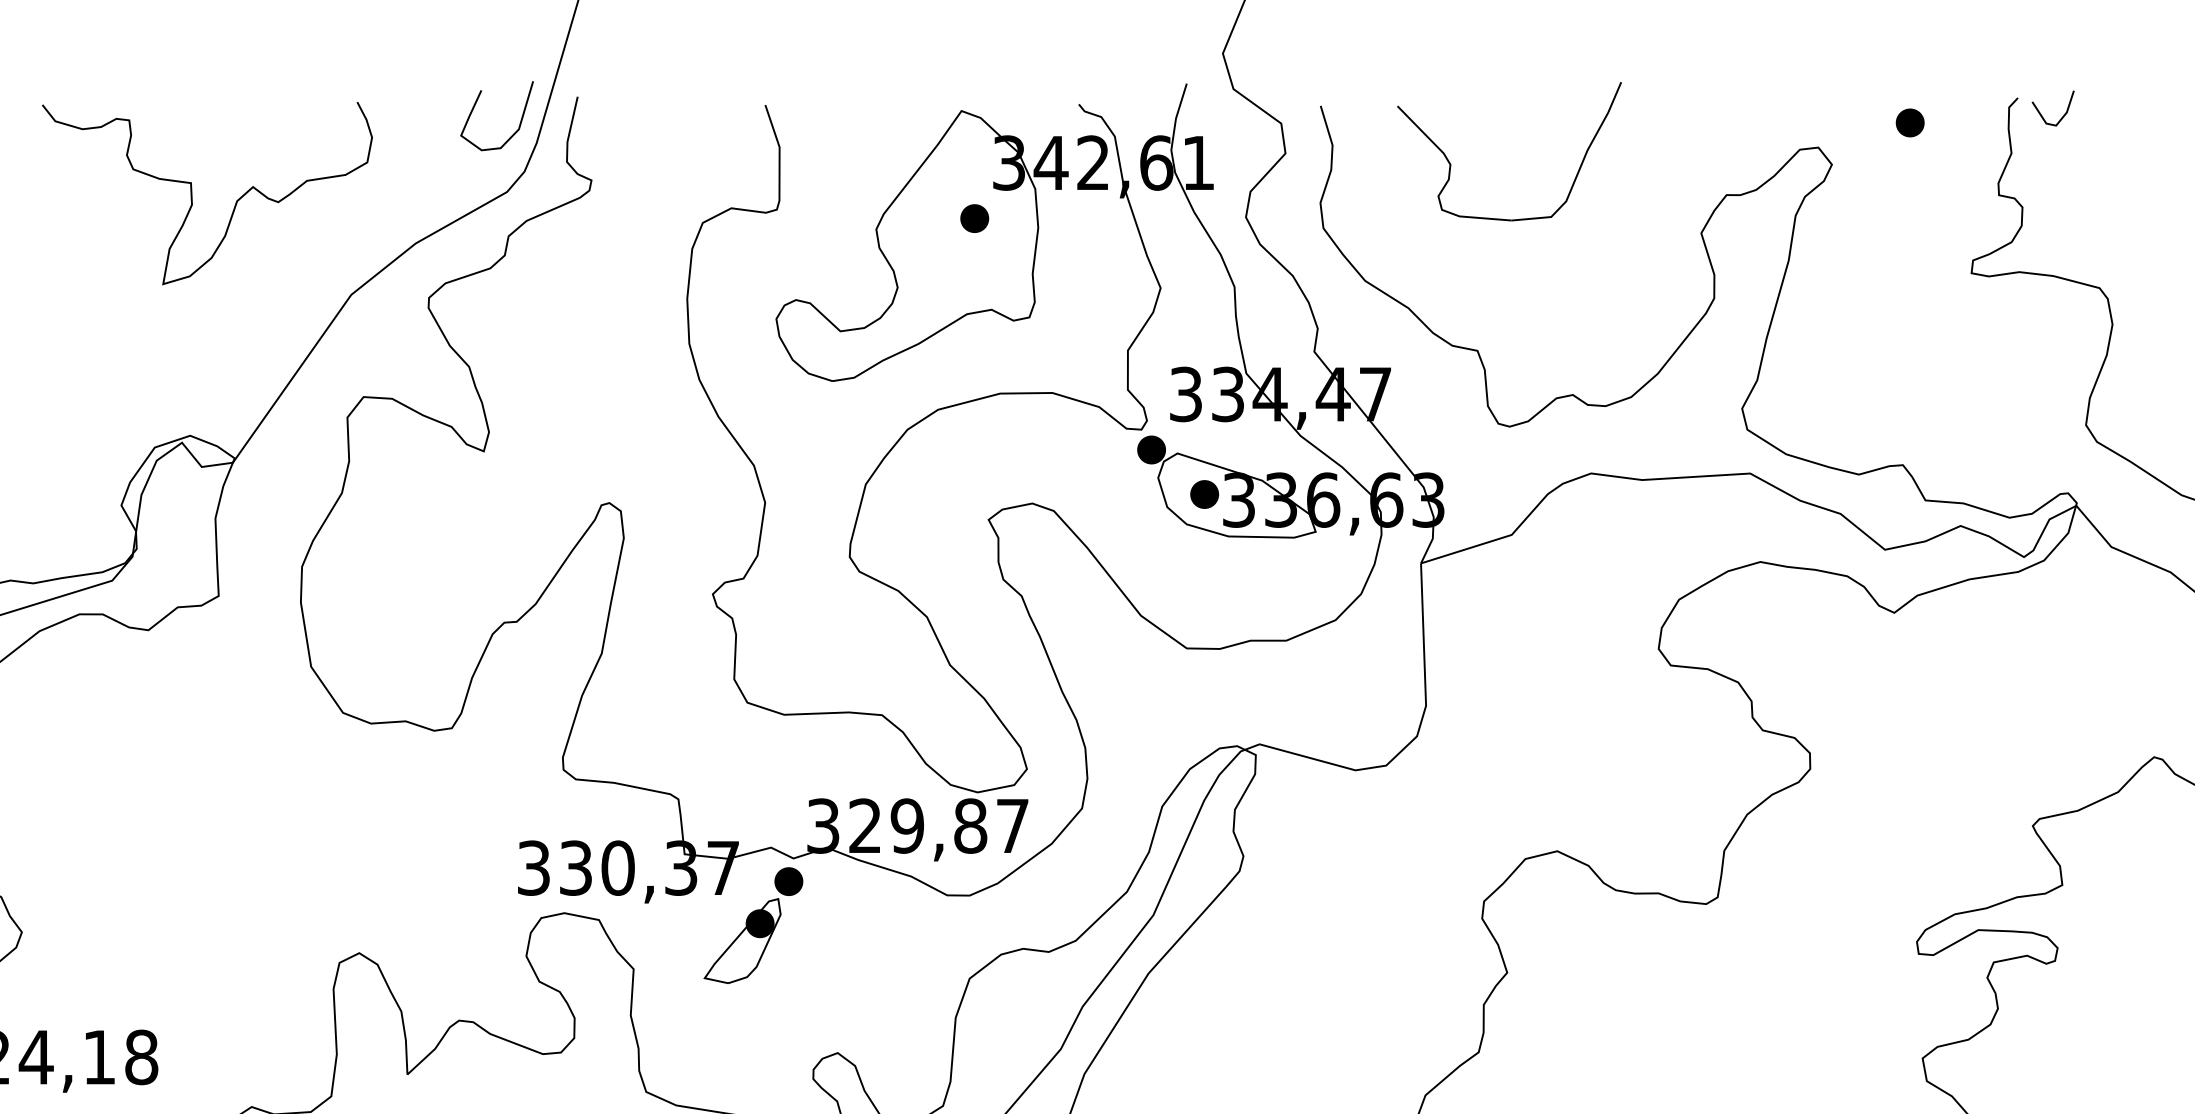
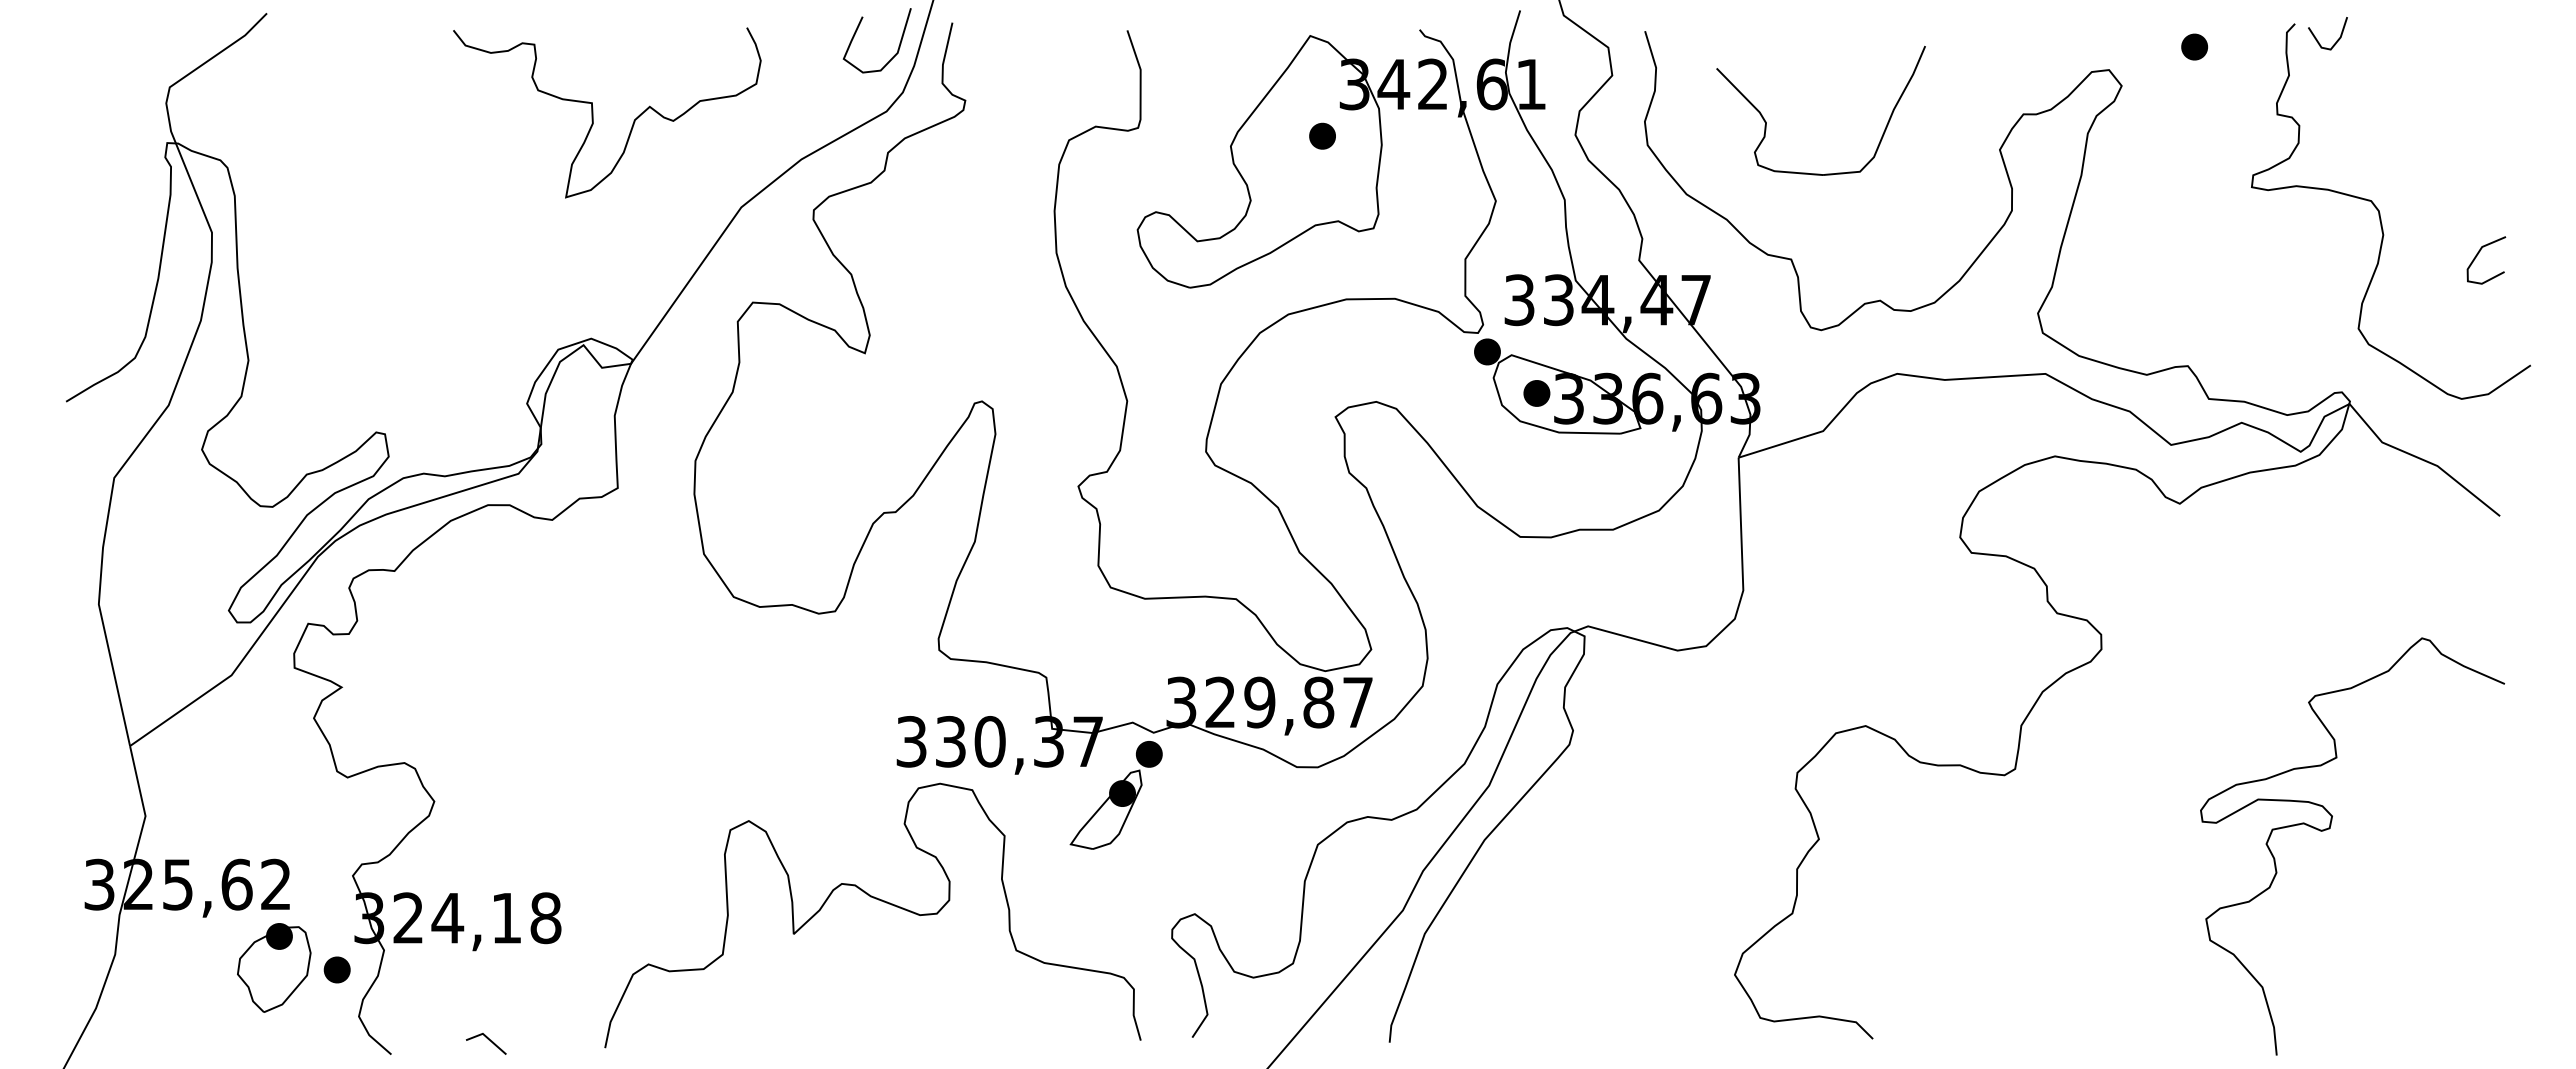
part: (1450, 163) -> (1766, 121), moved

